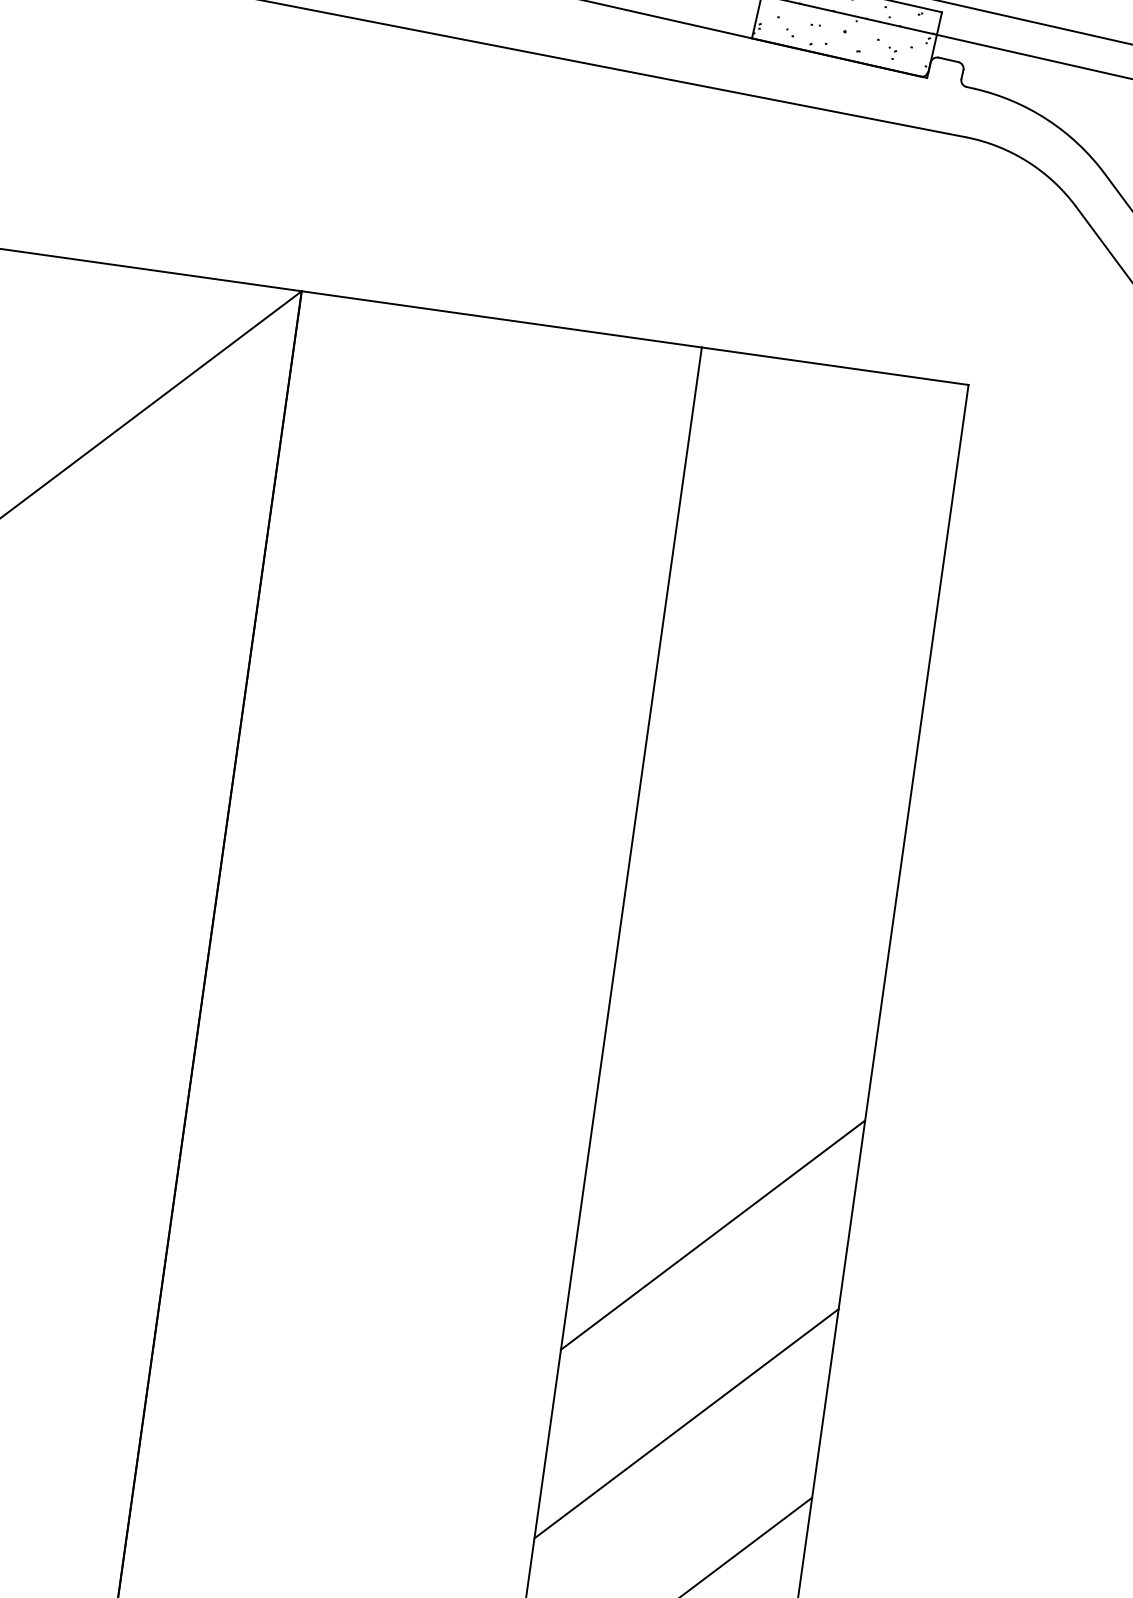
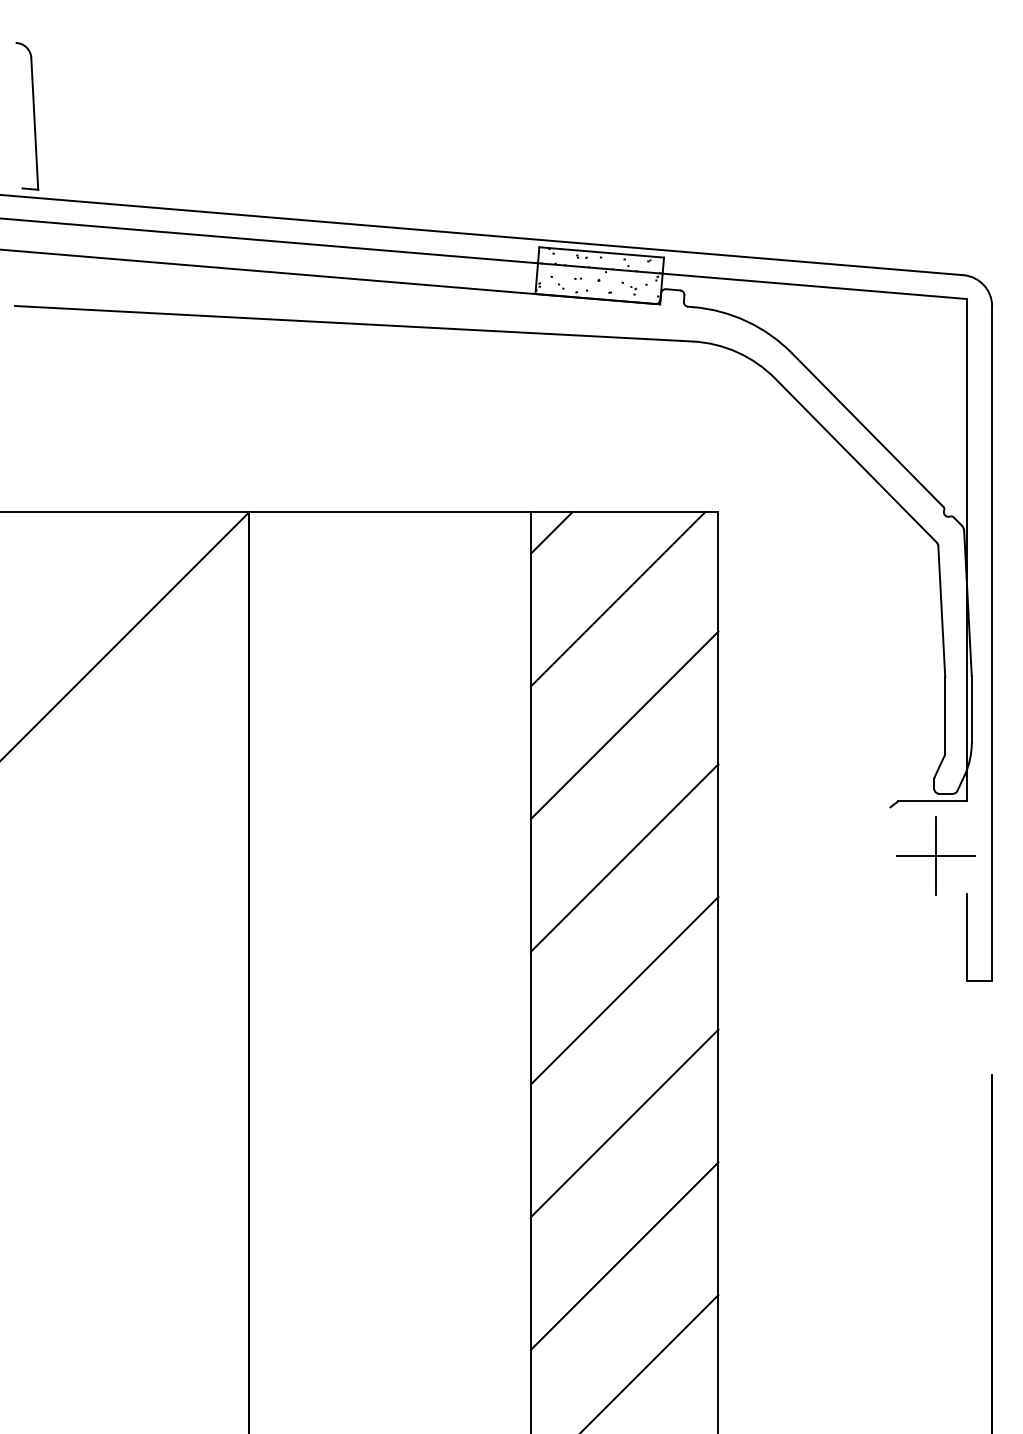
line: (727, 380) -> (551, 532), added
line: (807, 488) -> (617, 599), added
line: (792, 669) -> (624, 725), added
line: (766, 857) -> (624, 857), added
line: (739, 1046) -> (624, 990), added

